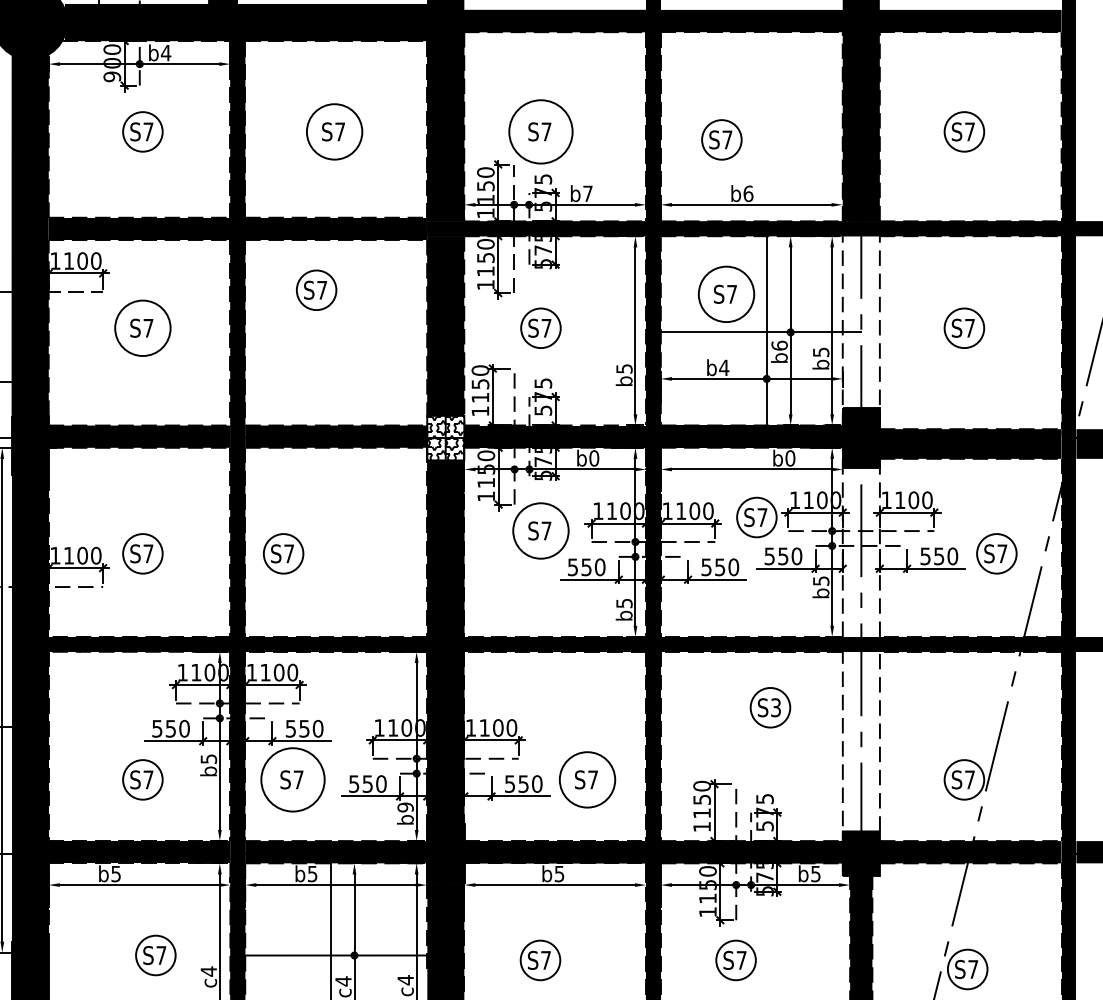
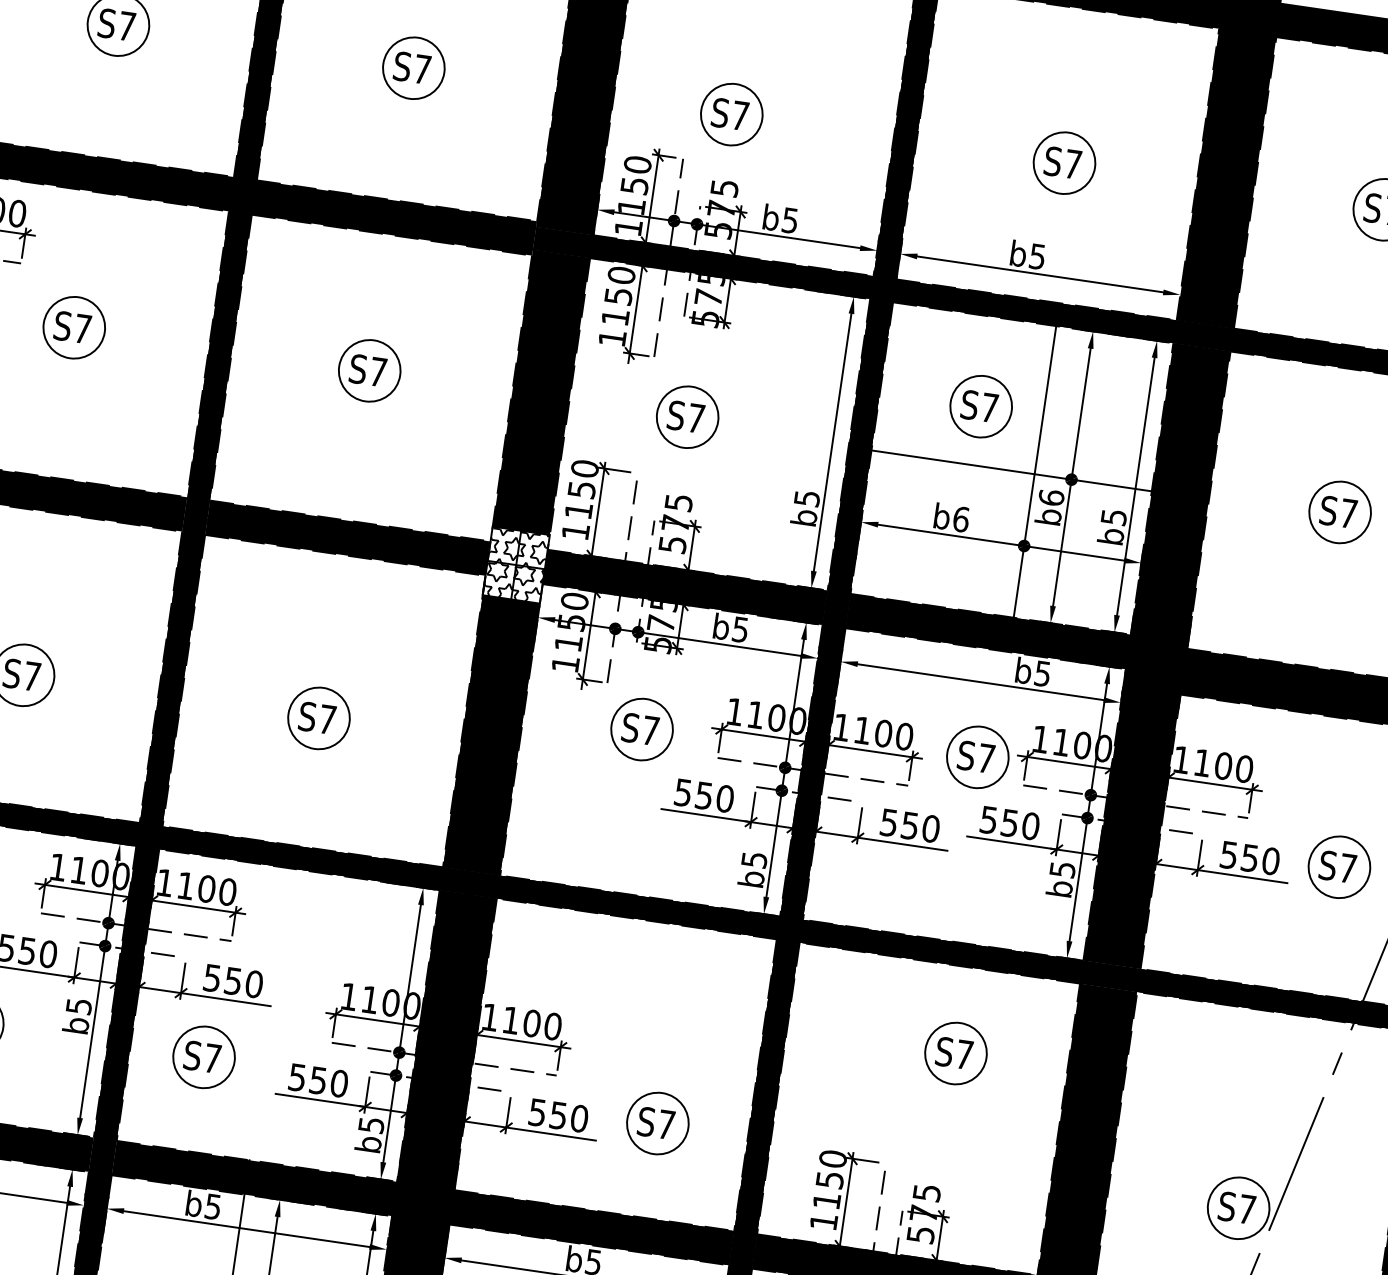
circle: (334, 131) -> (413, 67), size x0.71
circle: (540, 131) -> (731, 113), size x0.62
part: (721, 139) -> (1064, 162), moved
text: (587, 193) -> (789, 219), b7 -> b5
text: (748, 193) -> (1037, 256), b6 -> b5
part: (316, 289) -> (369, 369), moved
circle: (726, 294) -> (981, 406), size x0.71
fill: (860, 322) -> (1181, 480), added
circle: (142, 328) -> (73, 327), size x0.71
text: (724, 367) -> (961, 518), b4 -> b6
text: (594, 458) -> (740, 629), b0 -> b5
text: (790, 458) -> (1042, 673), b0 -> b5
circle: (540, 530) -> (641, 728), size x0.71
fill: (860, 551) -> (1129, 833), added
part: (283, 553) -> (318, 717), moved
text: (775, 707) -> (963, 1054), S3 -> S7
fill: (860, 741) -> (1087, 1125), added
circle: (292, 779) -> (203, 1056), size x0.62
circle: (587, 779) -> (657, 1122), size x0.71
text: (405, 807) -> (371, 1125), b9 -> b5

